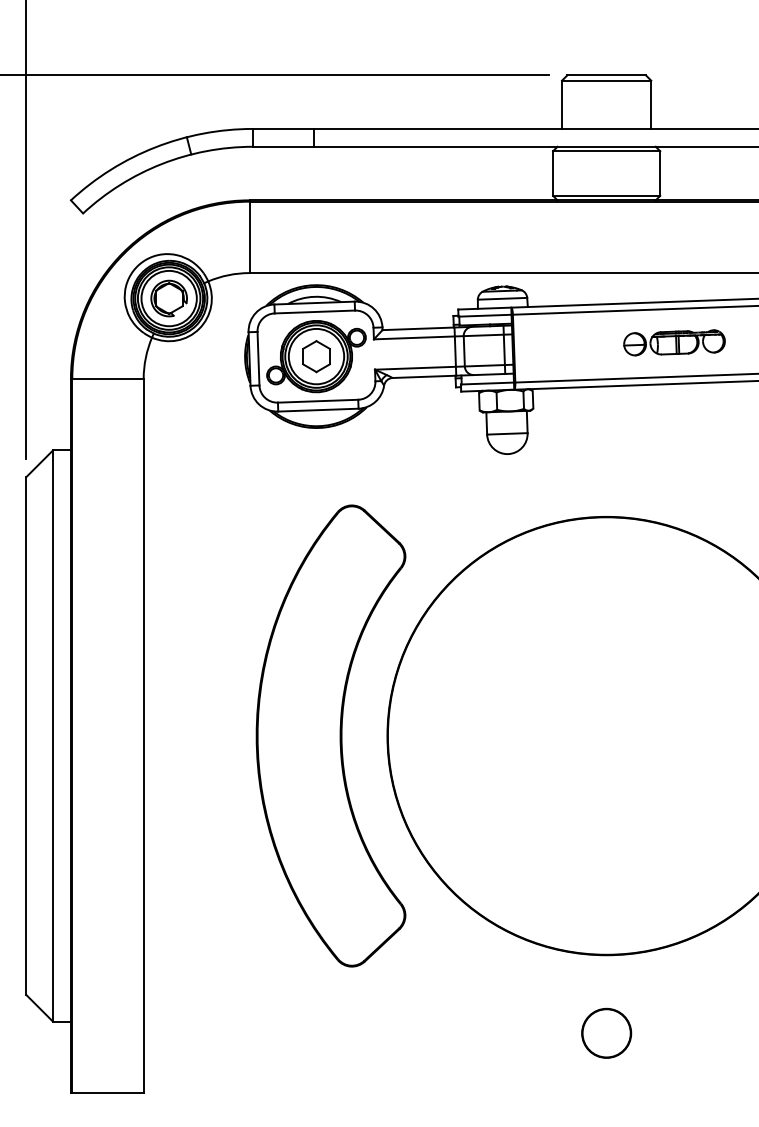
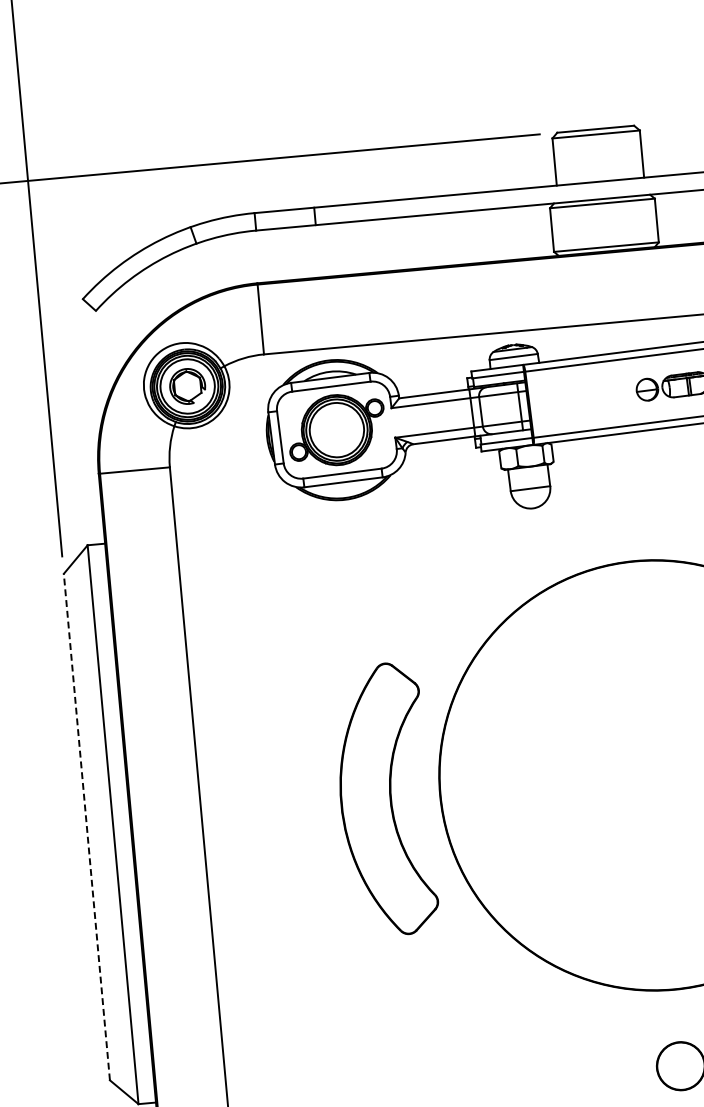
part: (316, 356) -> (336, 430), removed
part: (330, 735) -> (384, 799), size x0.6
line: (26, 736) -> (87, 827), solid -> dashed

